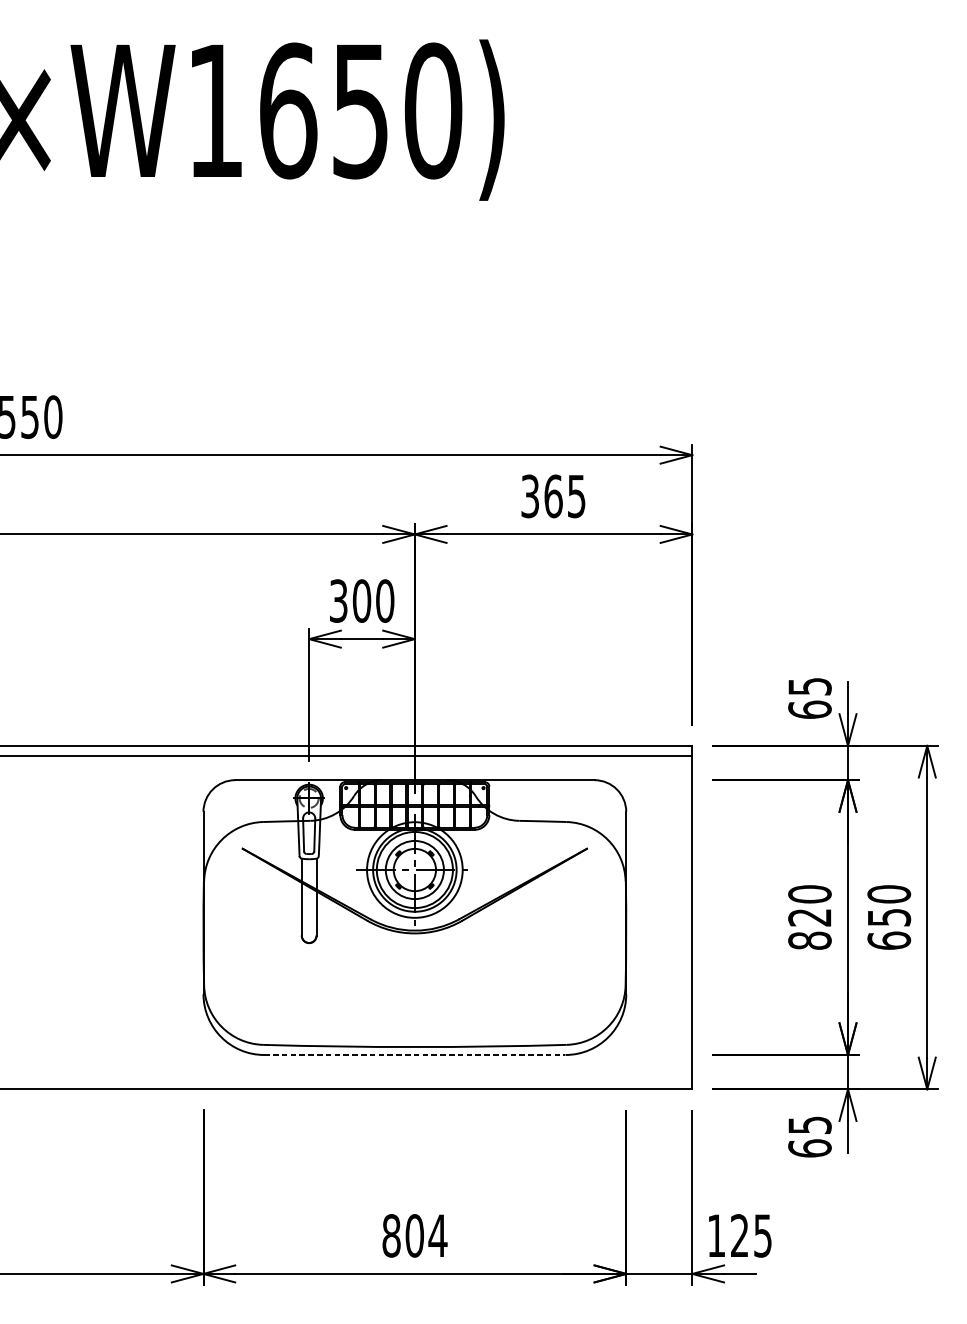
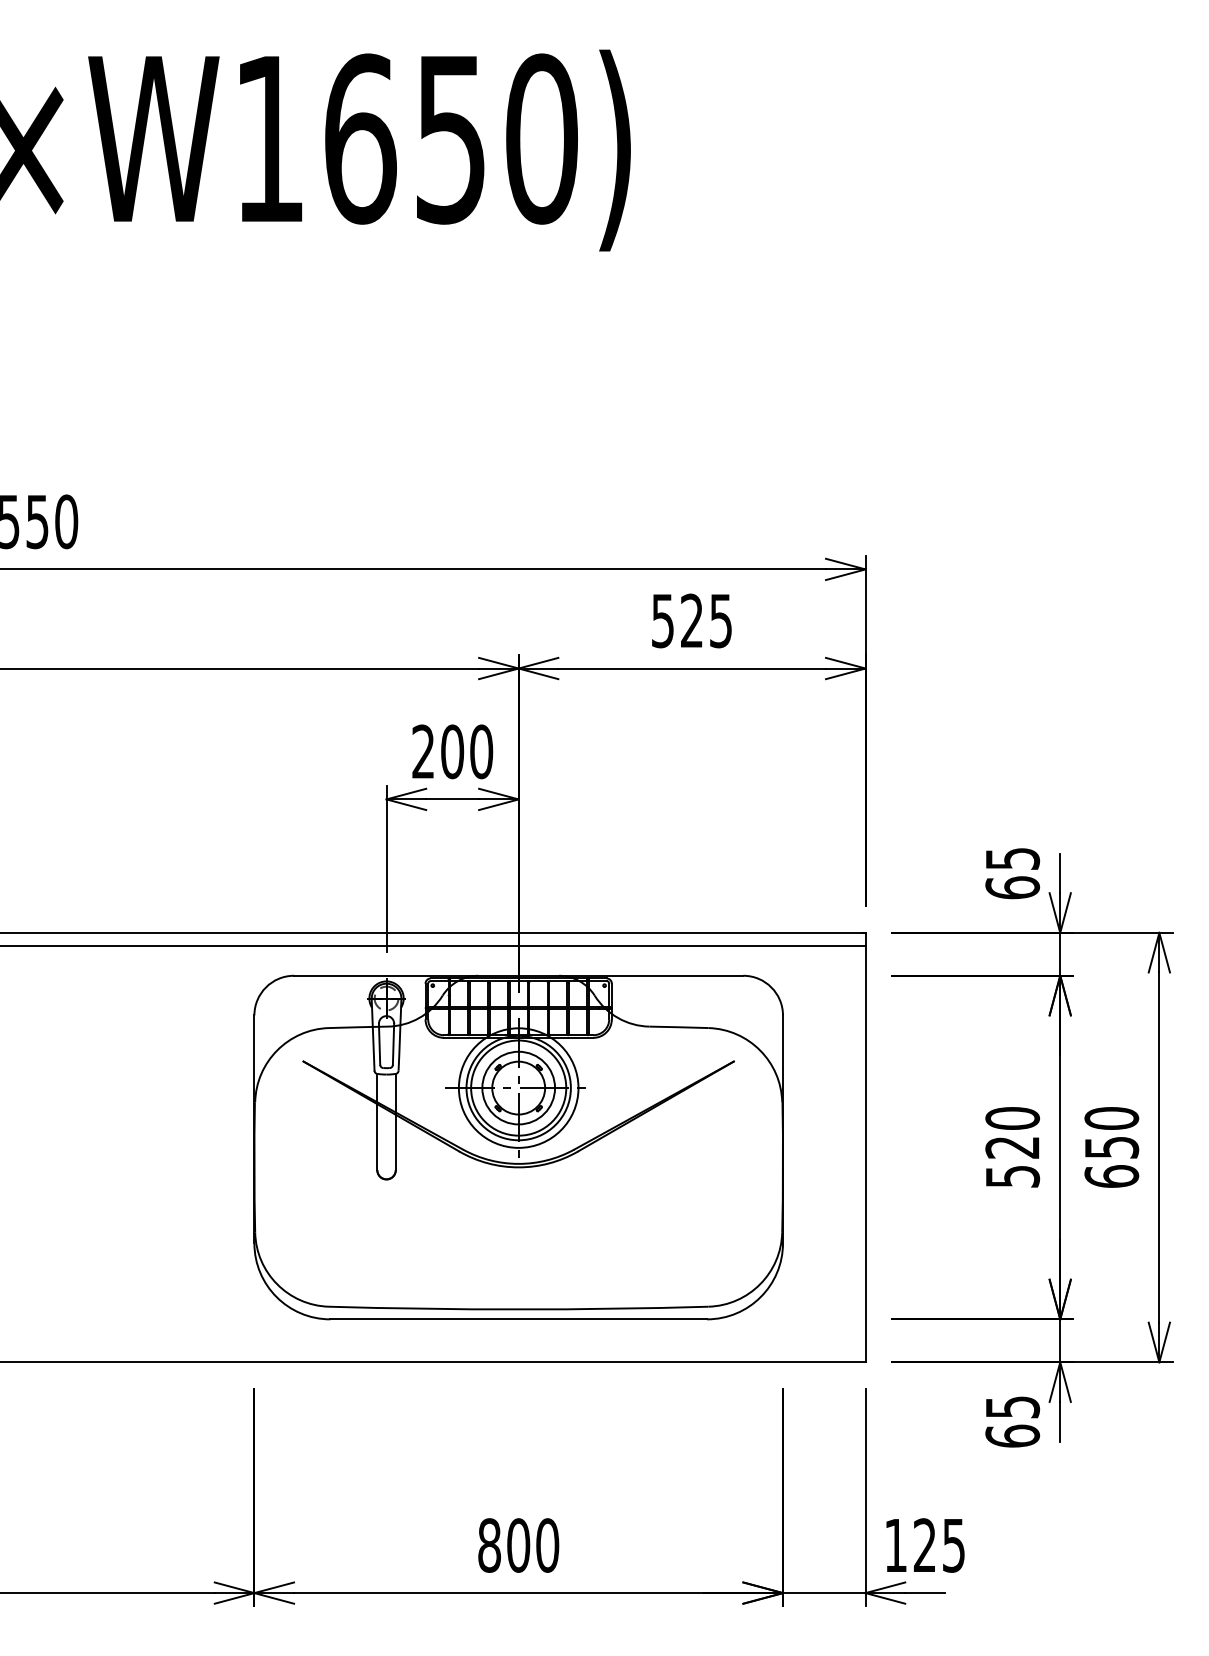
text: (541, 496) -> (677, 620), 365 -> 525
text: (338, 600) -> (423, 751), 300 -> 200
text: (809, 940) -> (1012, 1176), 820 -> 520
line: (415, 1055) -> (519, 1319), dashed -> solid
text: (437, 1235) -> (547, 1545), 804 -> 800

